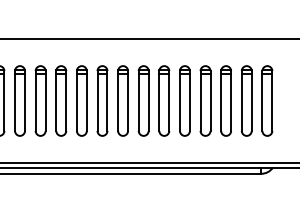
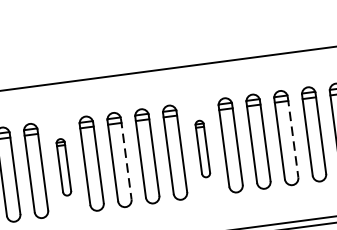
part: (19, 100) -> (63, 166), size x0.6
part: (122, 100) -> (202, 148), size x0.6
line: (66, 101) -> (126, 159), solid -> dashed
line: (189, 101) -> (292, 137), solid -> dashed

